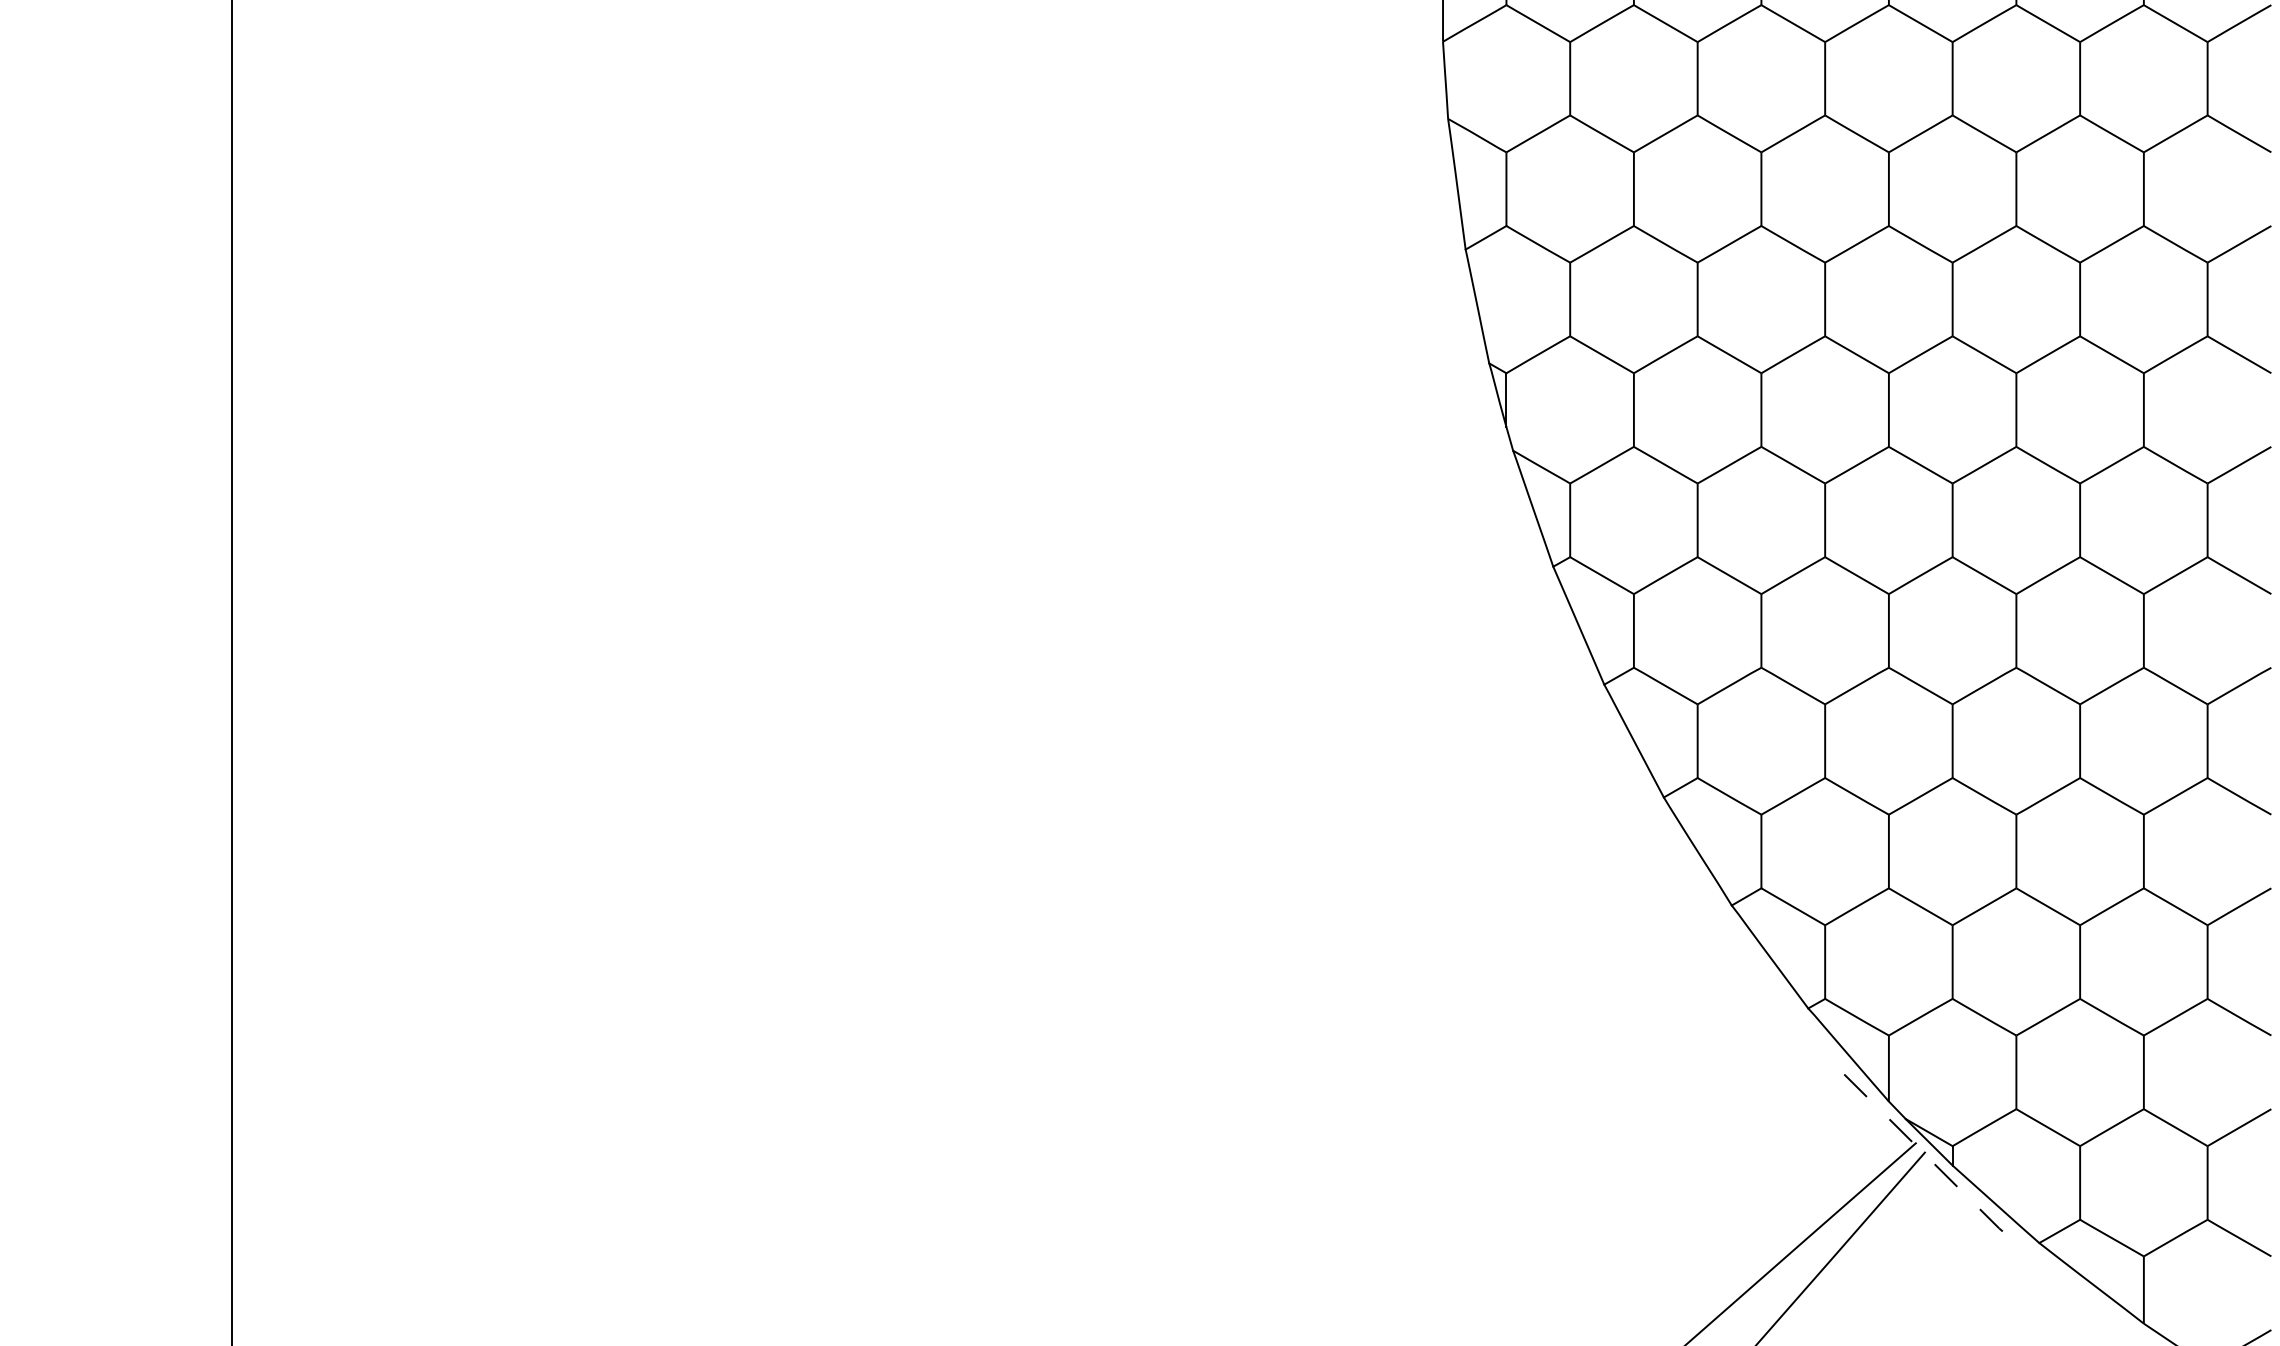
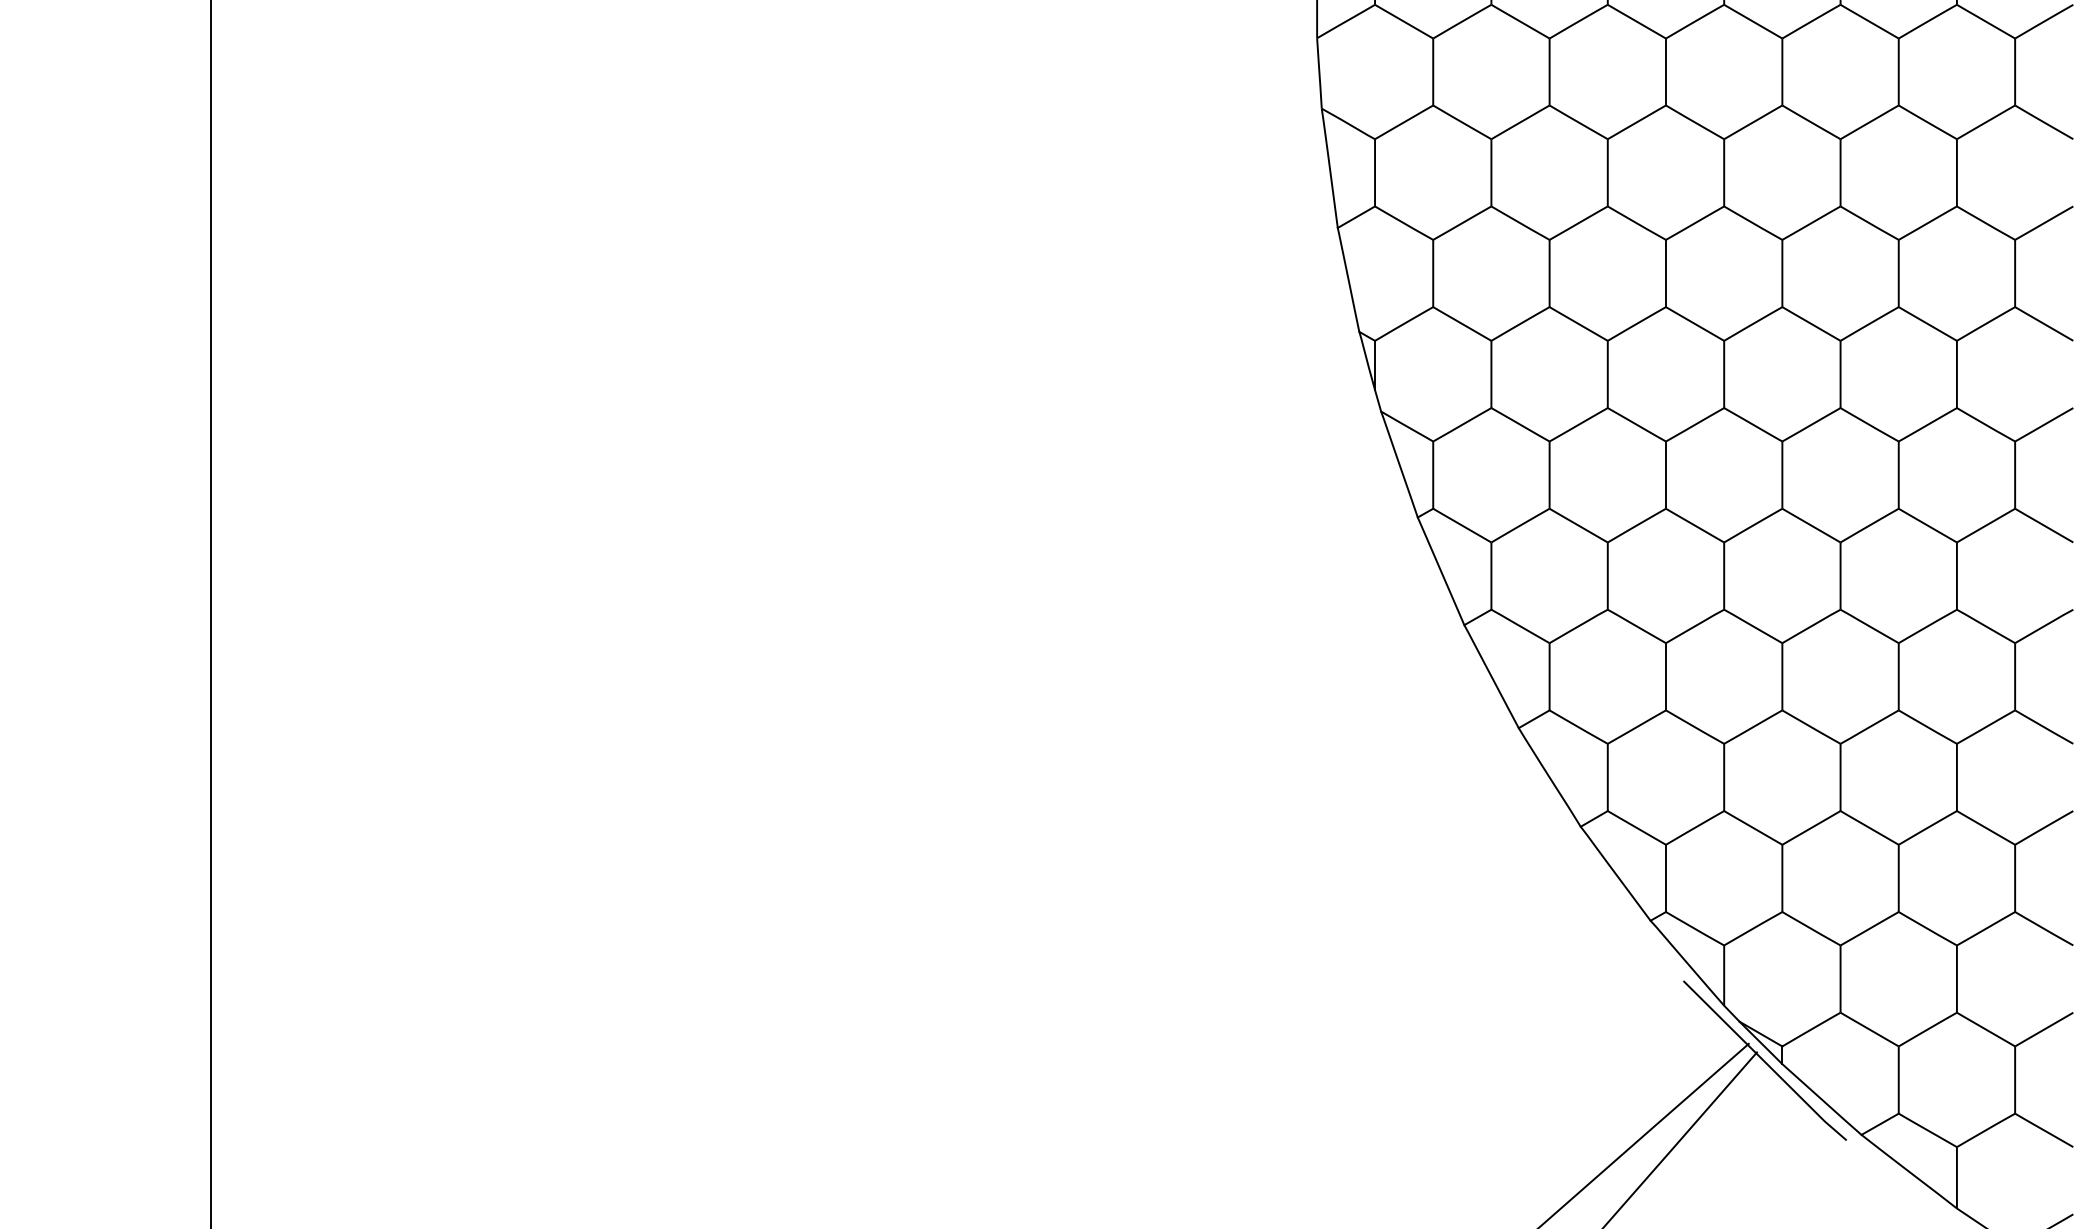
line: (1933, 1162) -> (1764, 1061), dashed -> solid

